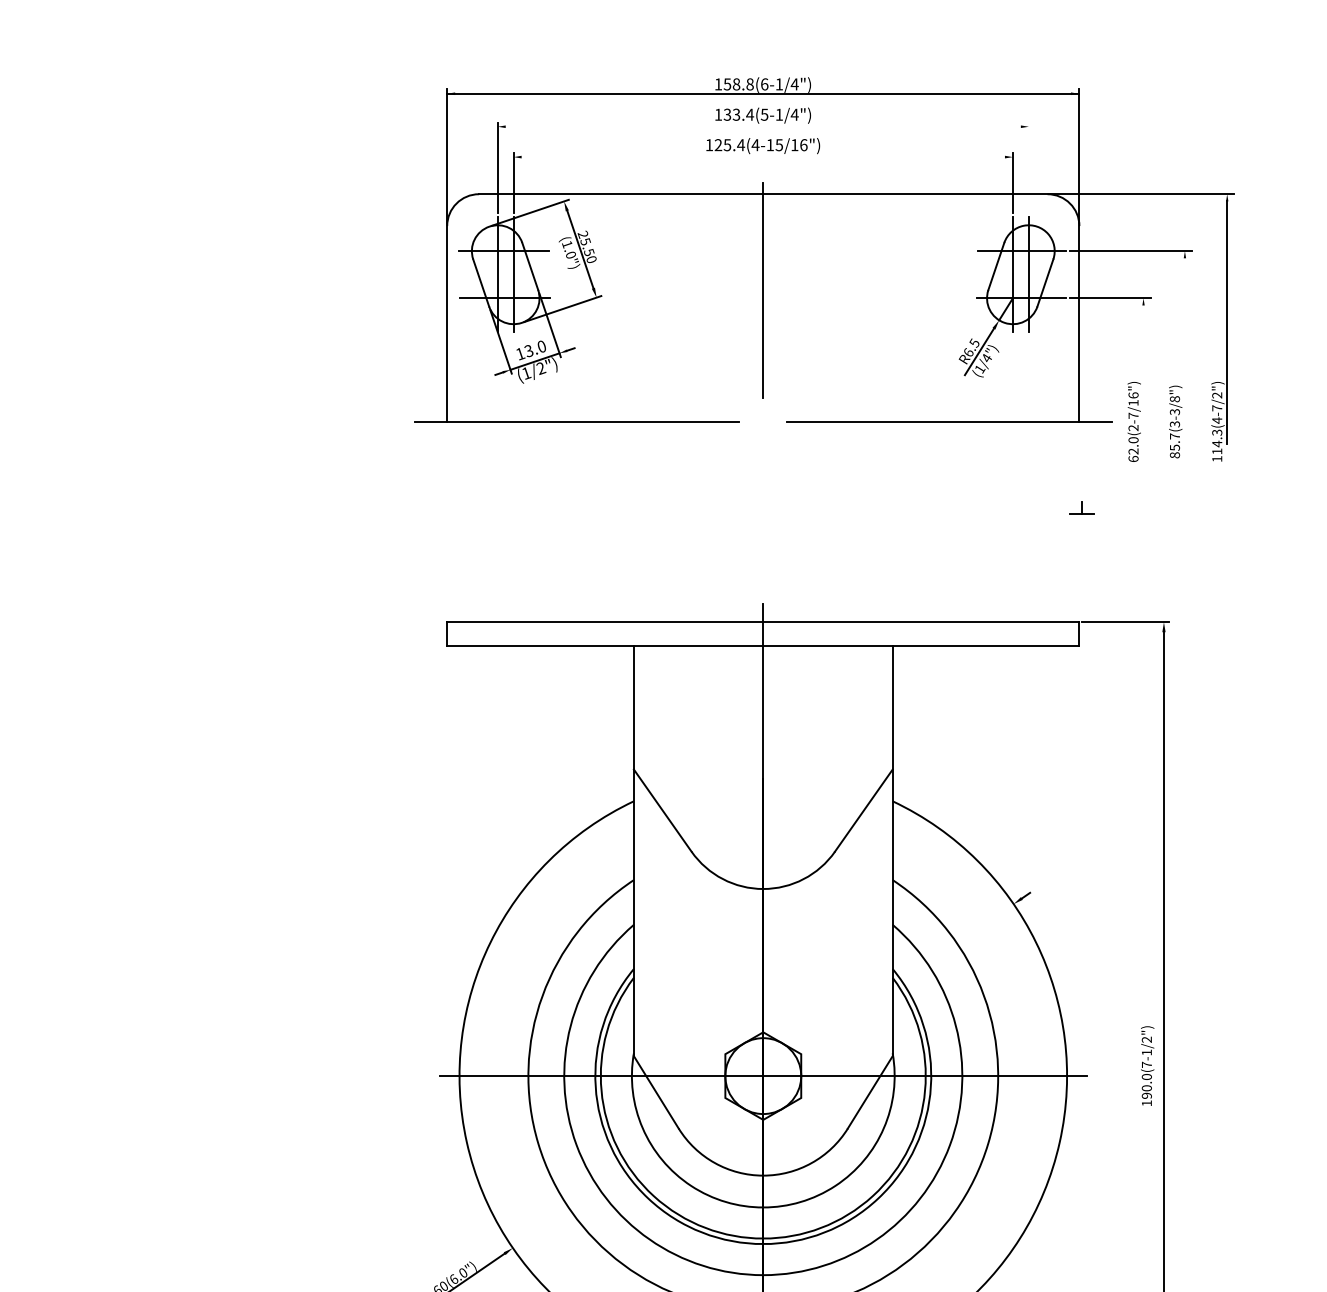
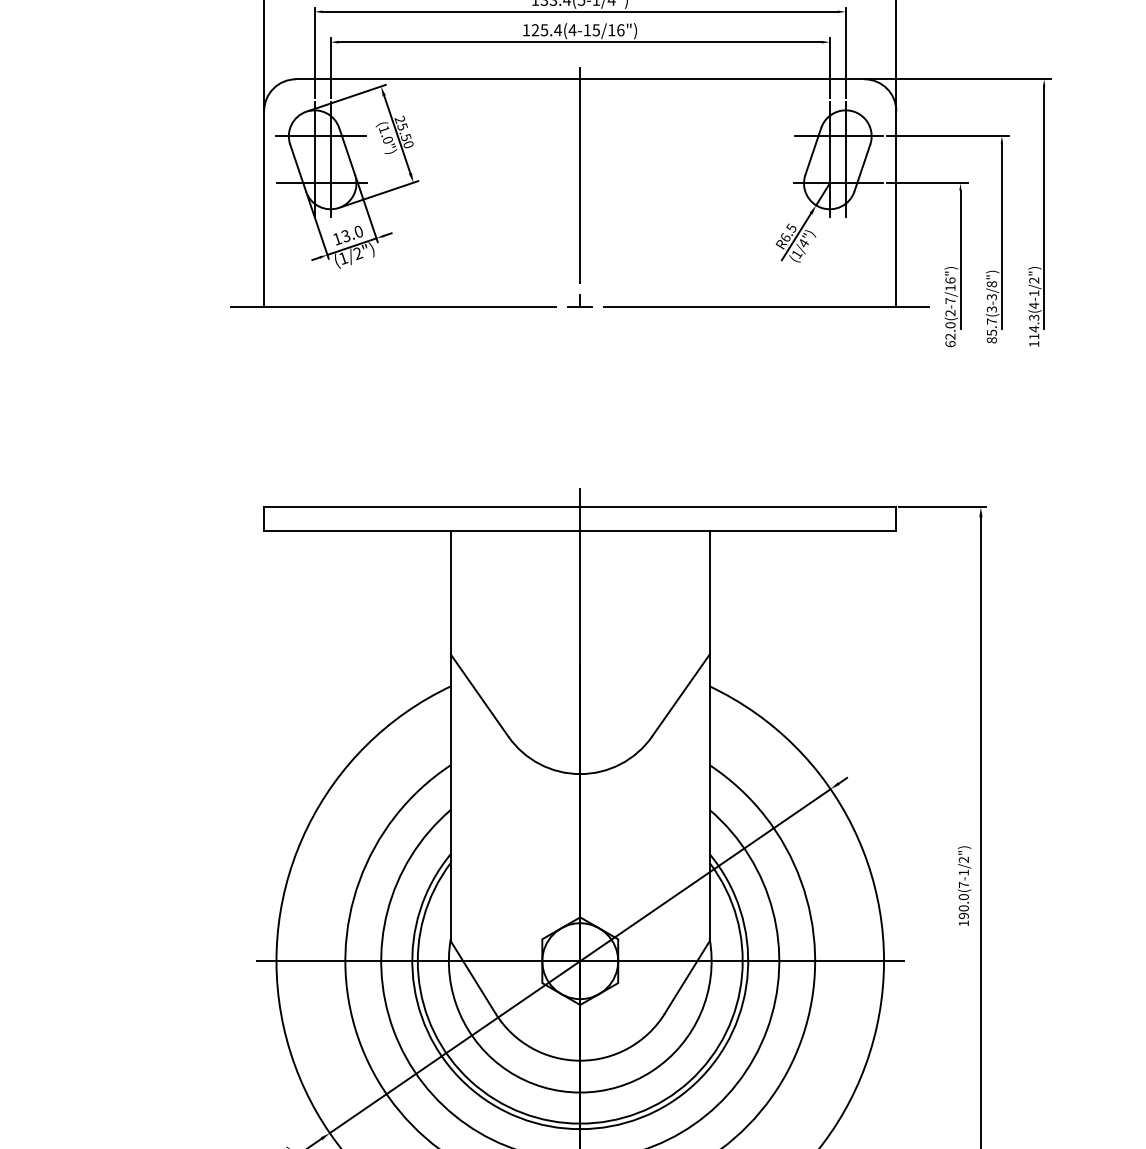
line: (762, 126) -> (579, 11), added
line: (762, 157) -> (579, 42), added
line: (1028, 167) -> (845, 52), added
line: (1184, 351) -> (1001, 236), added
line: (1143, 374) -> (960, 259), added
text: (1217, 408) -> (1034, 293), 114.3(4-7/2") -> 114.3(4-1/2")
part: (1081, 507) -> (579, 300), moved
text: (1147, 1065) -> (964, 885), moved
line: (762, 1076) -> (579, 961), added

